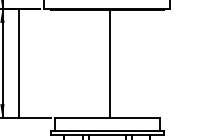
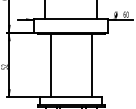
line: (17, 63) -> (50, 65), moved
line: (109, 63) -> (91, 65), moved

